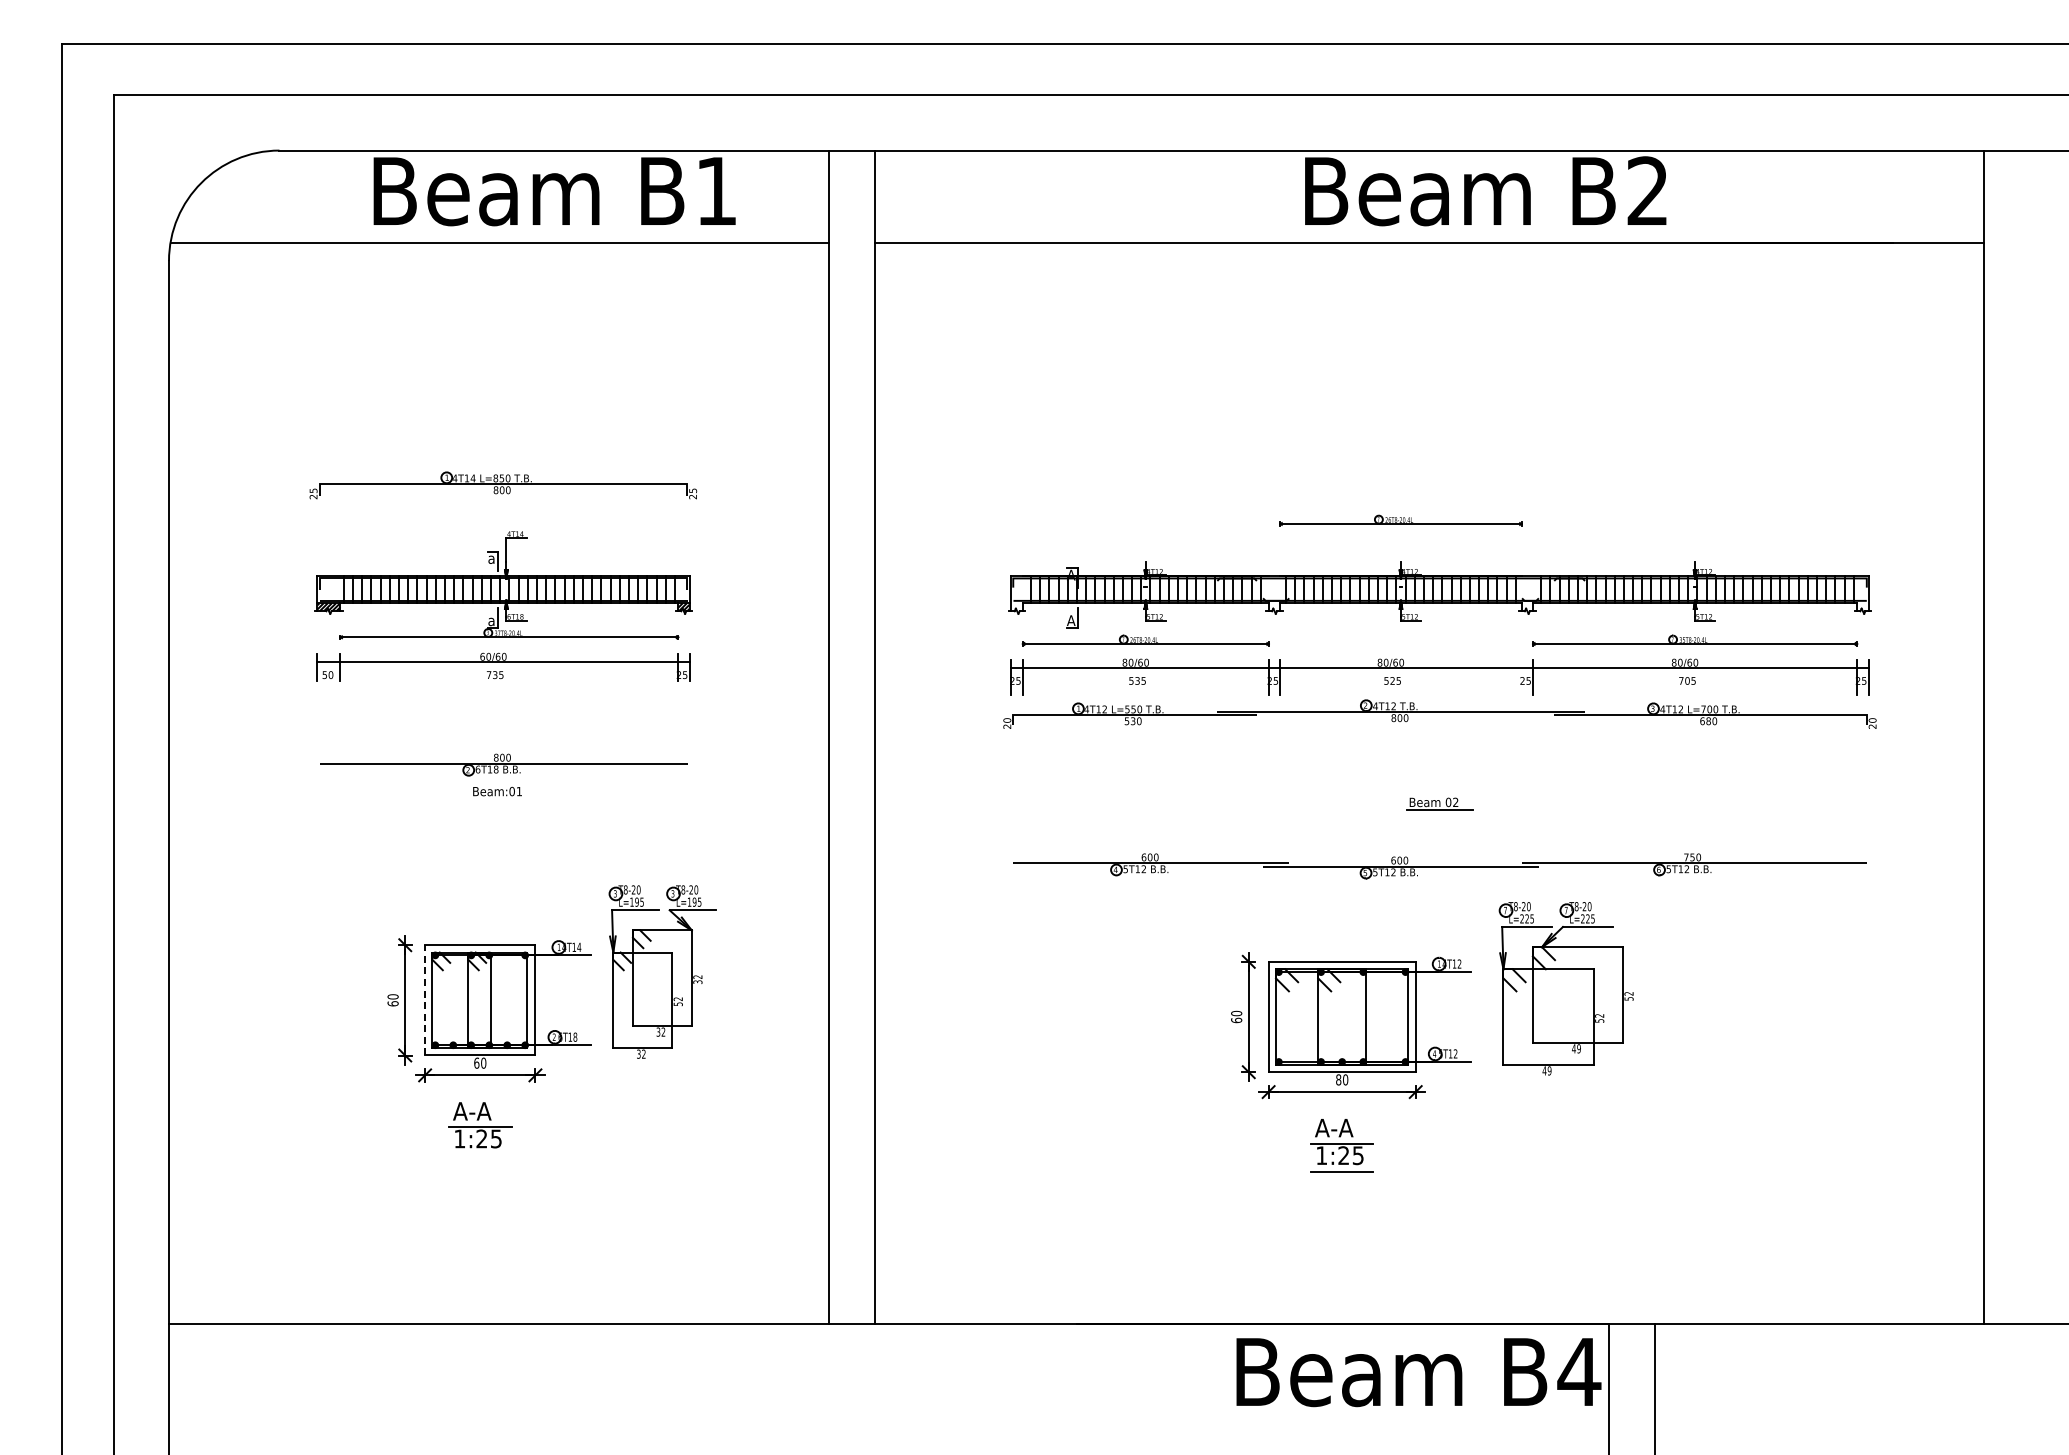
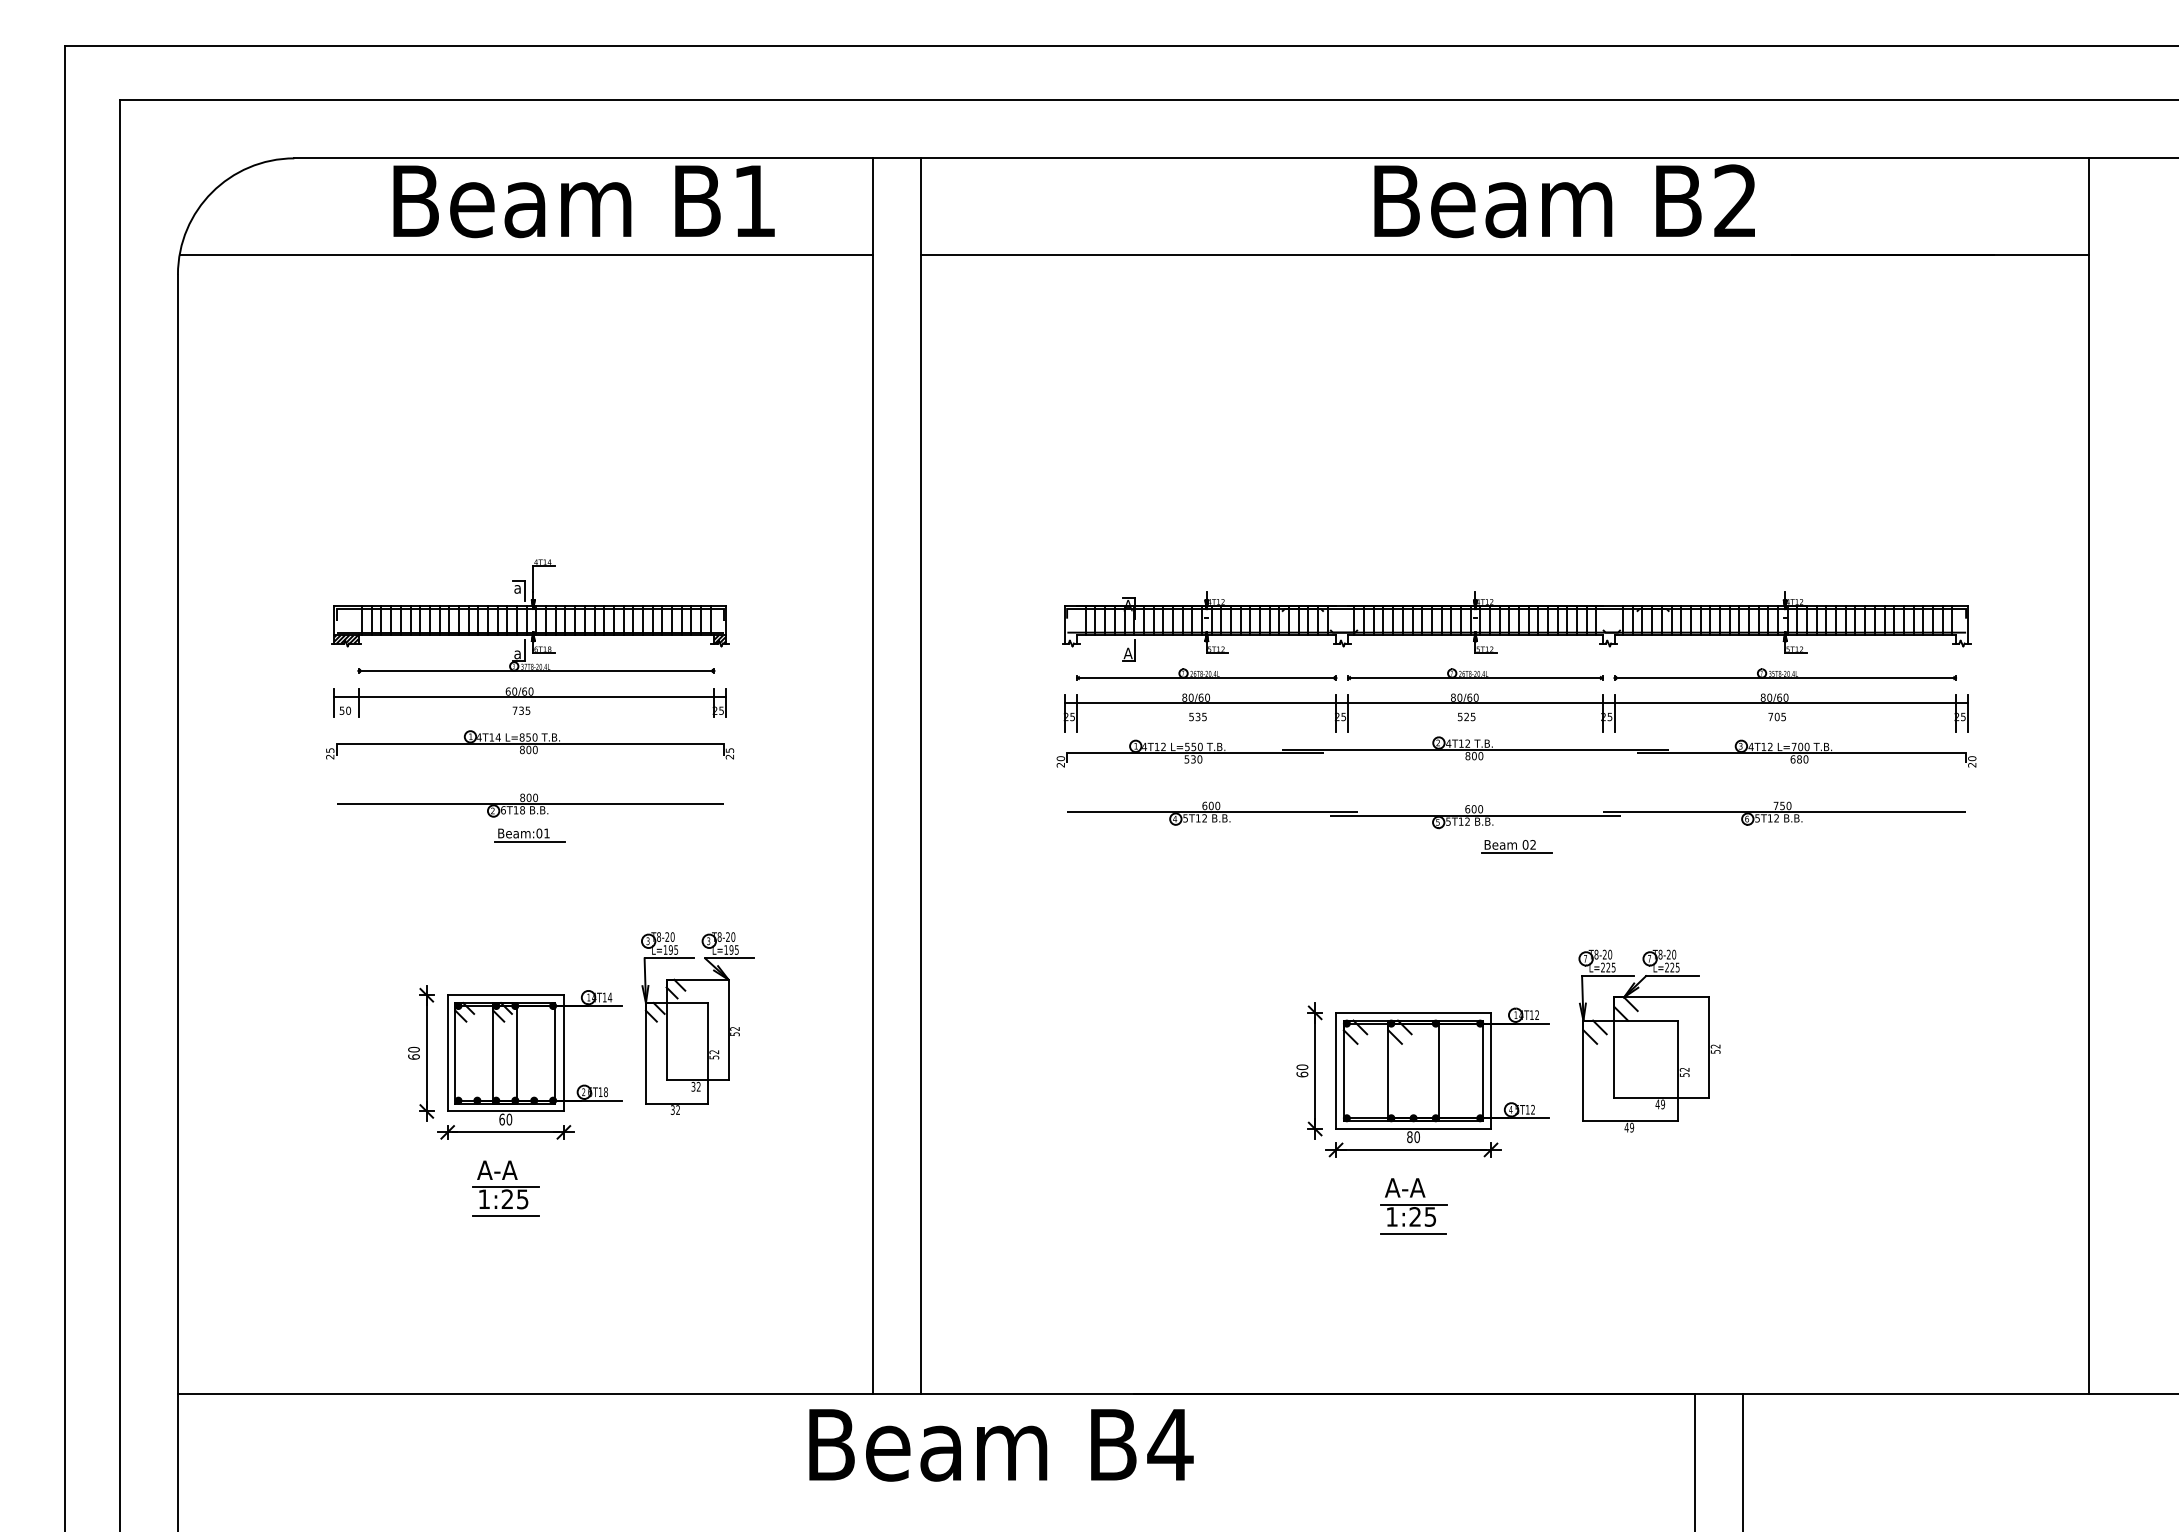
part: (503, 485) -> (530, 744), moved
part: (1400, 520) -> (1474, 674), moved
line: (1521, 677) -> (1602, 713), added
line: (503, 799) -> (530, 841), added
part: (1439, 866) -> (1516, 815), moved
text: (697, 981) -> (734, 1033), 32 -> 52
line: (425, 999) -> (448, 1052), dashed -> solid
line: (480, 1155) -> (506, 1216), added
text: (1418, 1372) -> (1001, 1445), moved

